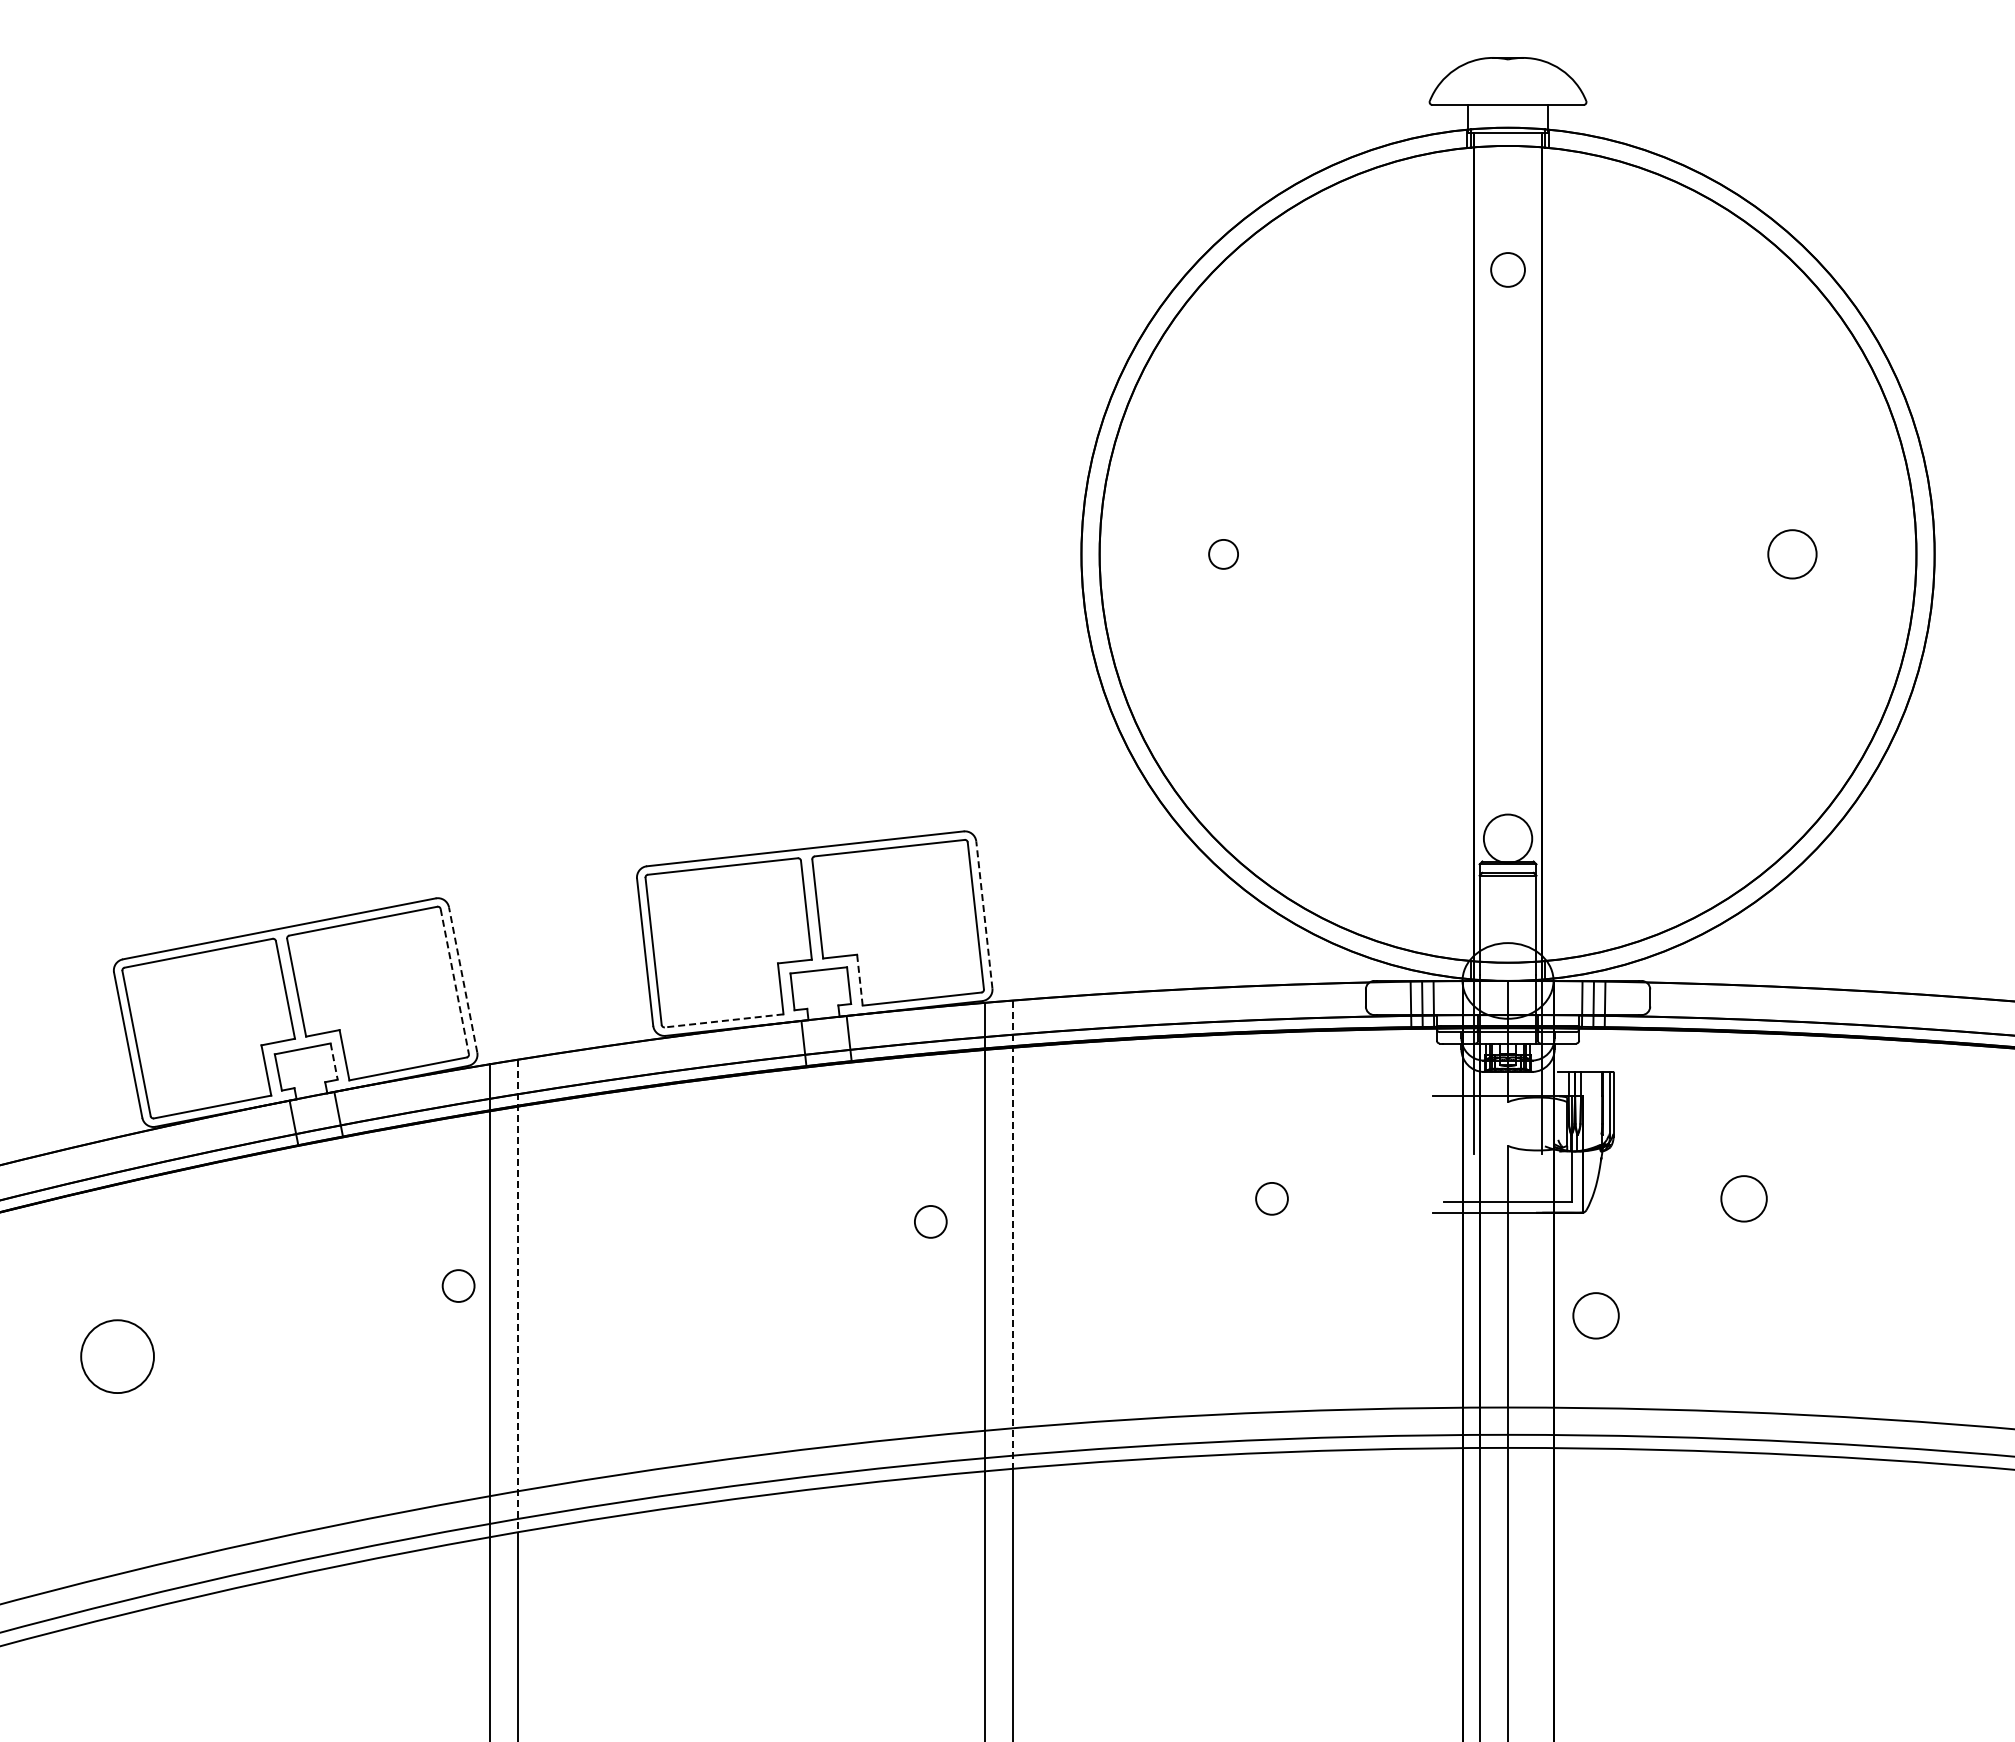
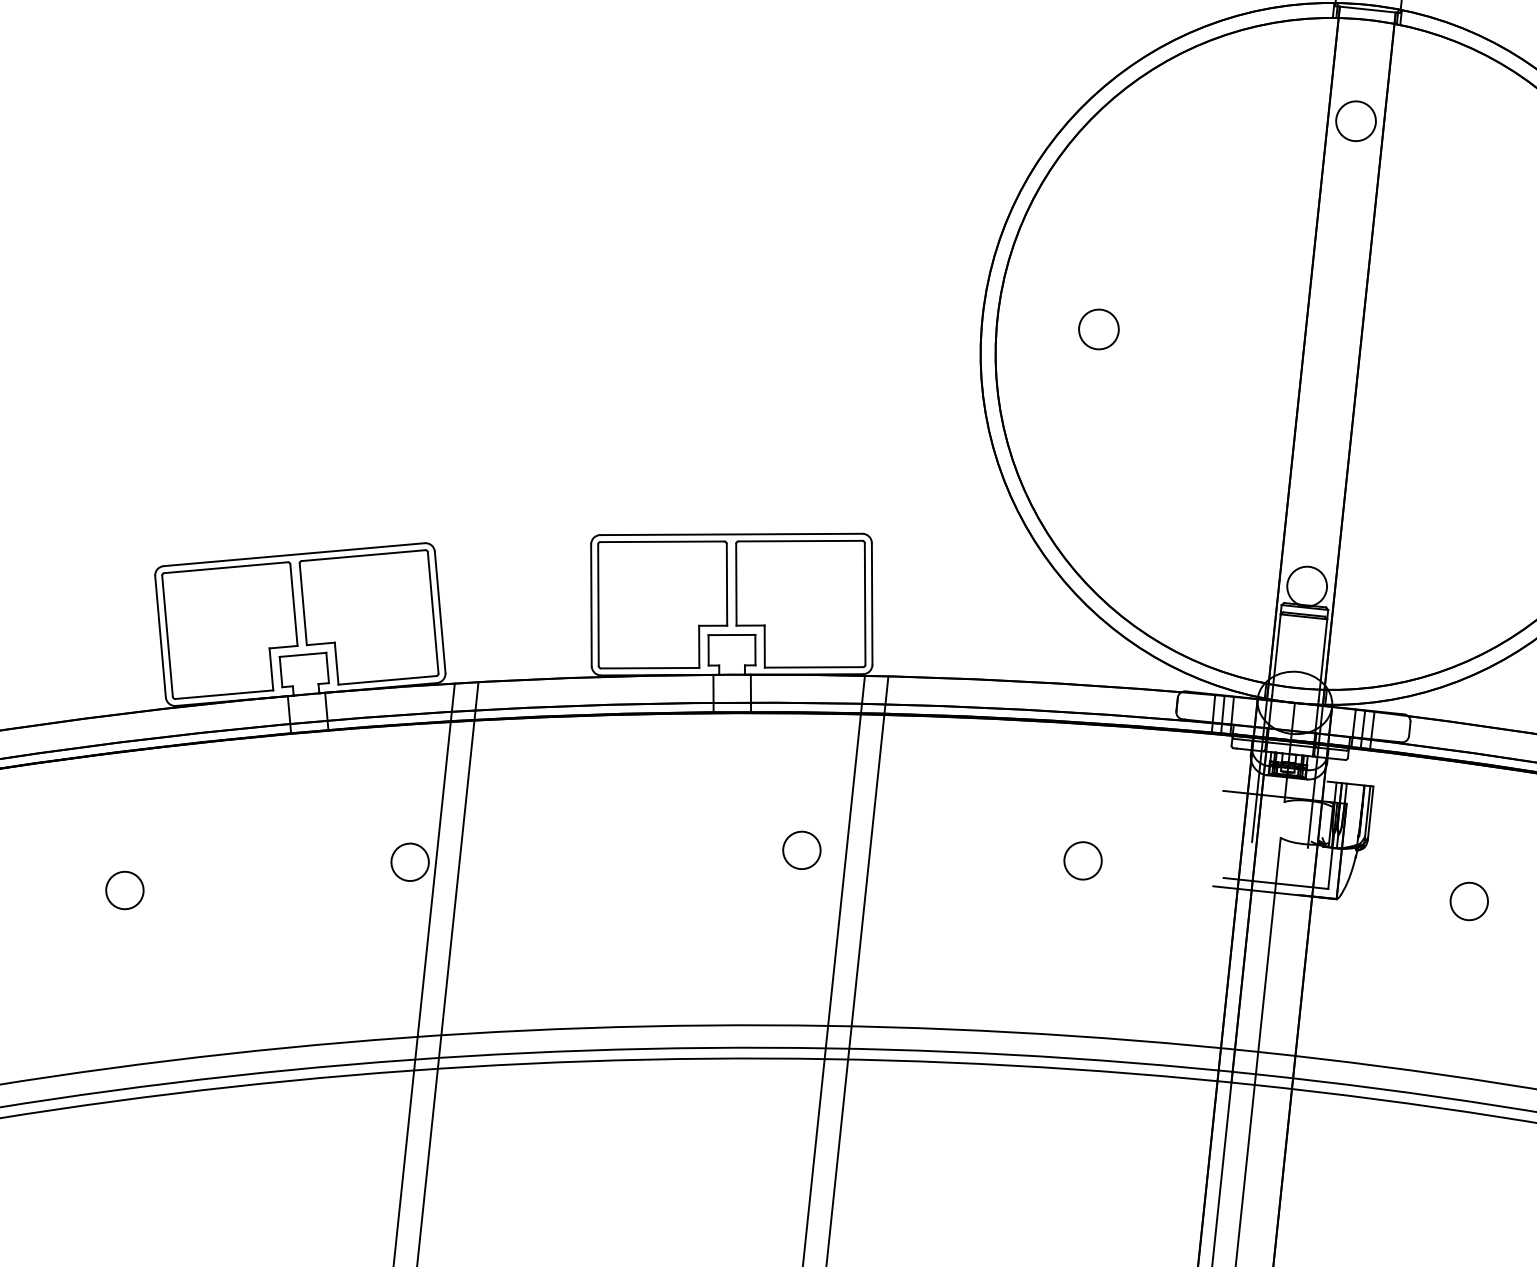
circle: (1507, 269) -> (1355, 120), size x1.43
circle: (1223, 554) -> (1098, 329), size x1.67
line: (984, 915) -> (872, 604), dashed -> solid
line: (463, 979) -> (440, 611), dashed -> solid
line: (859, 980) -> (764, 646), dashed -> solid
line: (454, 981) -> (432, 612), dashed -> solid
line: (724, 1020) -> (650, 667), dashed -> solid
line: (334, 1062) -> (327, 668), dashed -> solid
circle: (1271, 1198) -> (1082, 860), size x1.43
circle: (930, 1221) -> (801, 850), size x1.43
line: (1013, 1235) -> (868, 868), dashed -> solid
circle: (458, 1285) -> (410, 861), size x1.43
line: (518, 1296) -> (458, 876), dashed -> solid
circle: (1595, 1315) -> (1337, 984), removed
circle: (116, 1355) -> (124, 889), size x0.62

